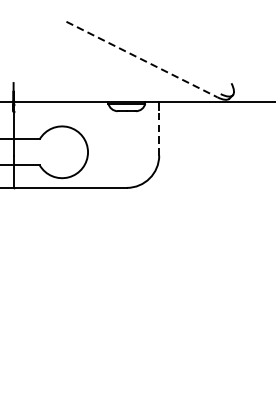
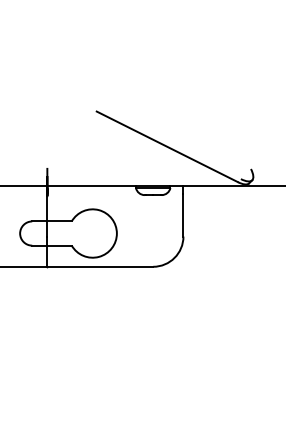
line: (142, 59) -> (167, 146), dashed -> solid
line: (159, 131) -> (183, 214), dashed -> solid

